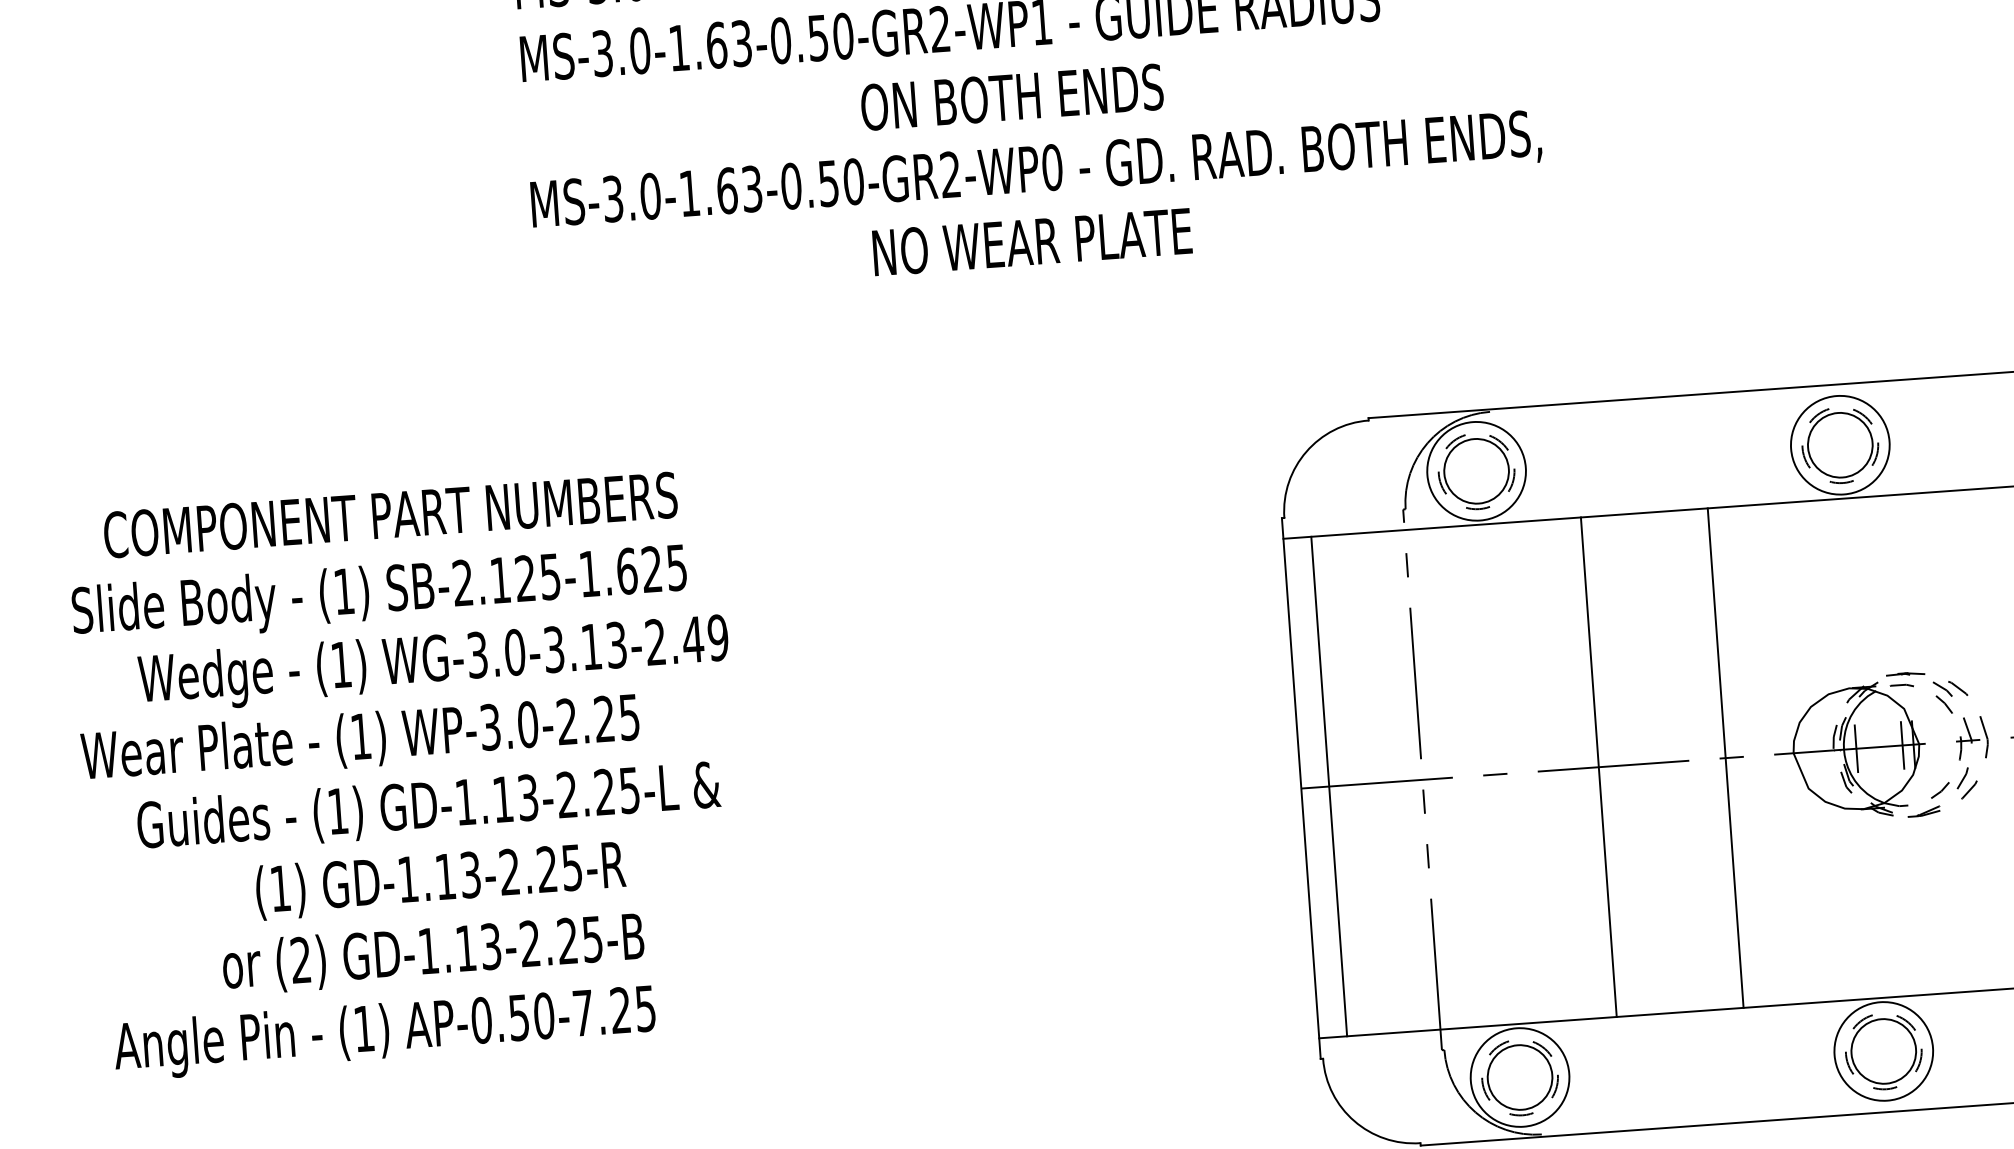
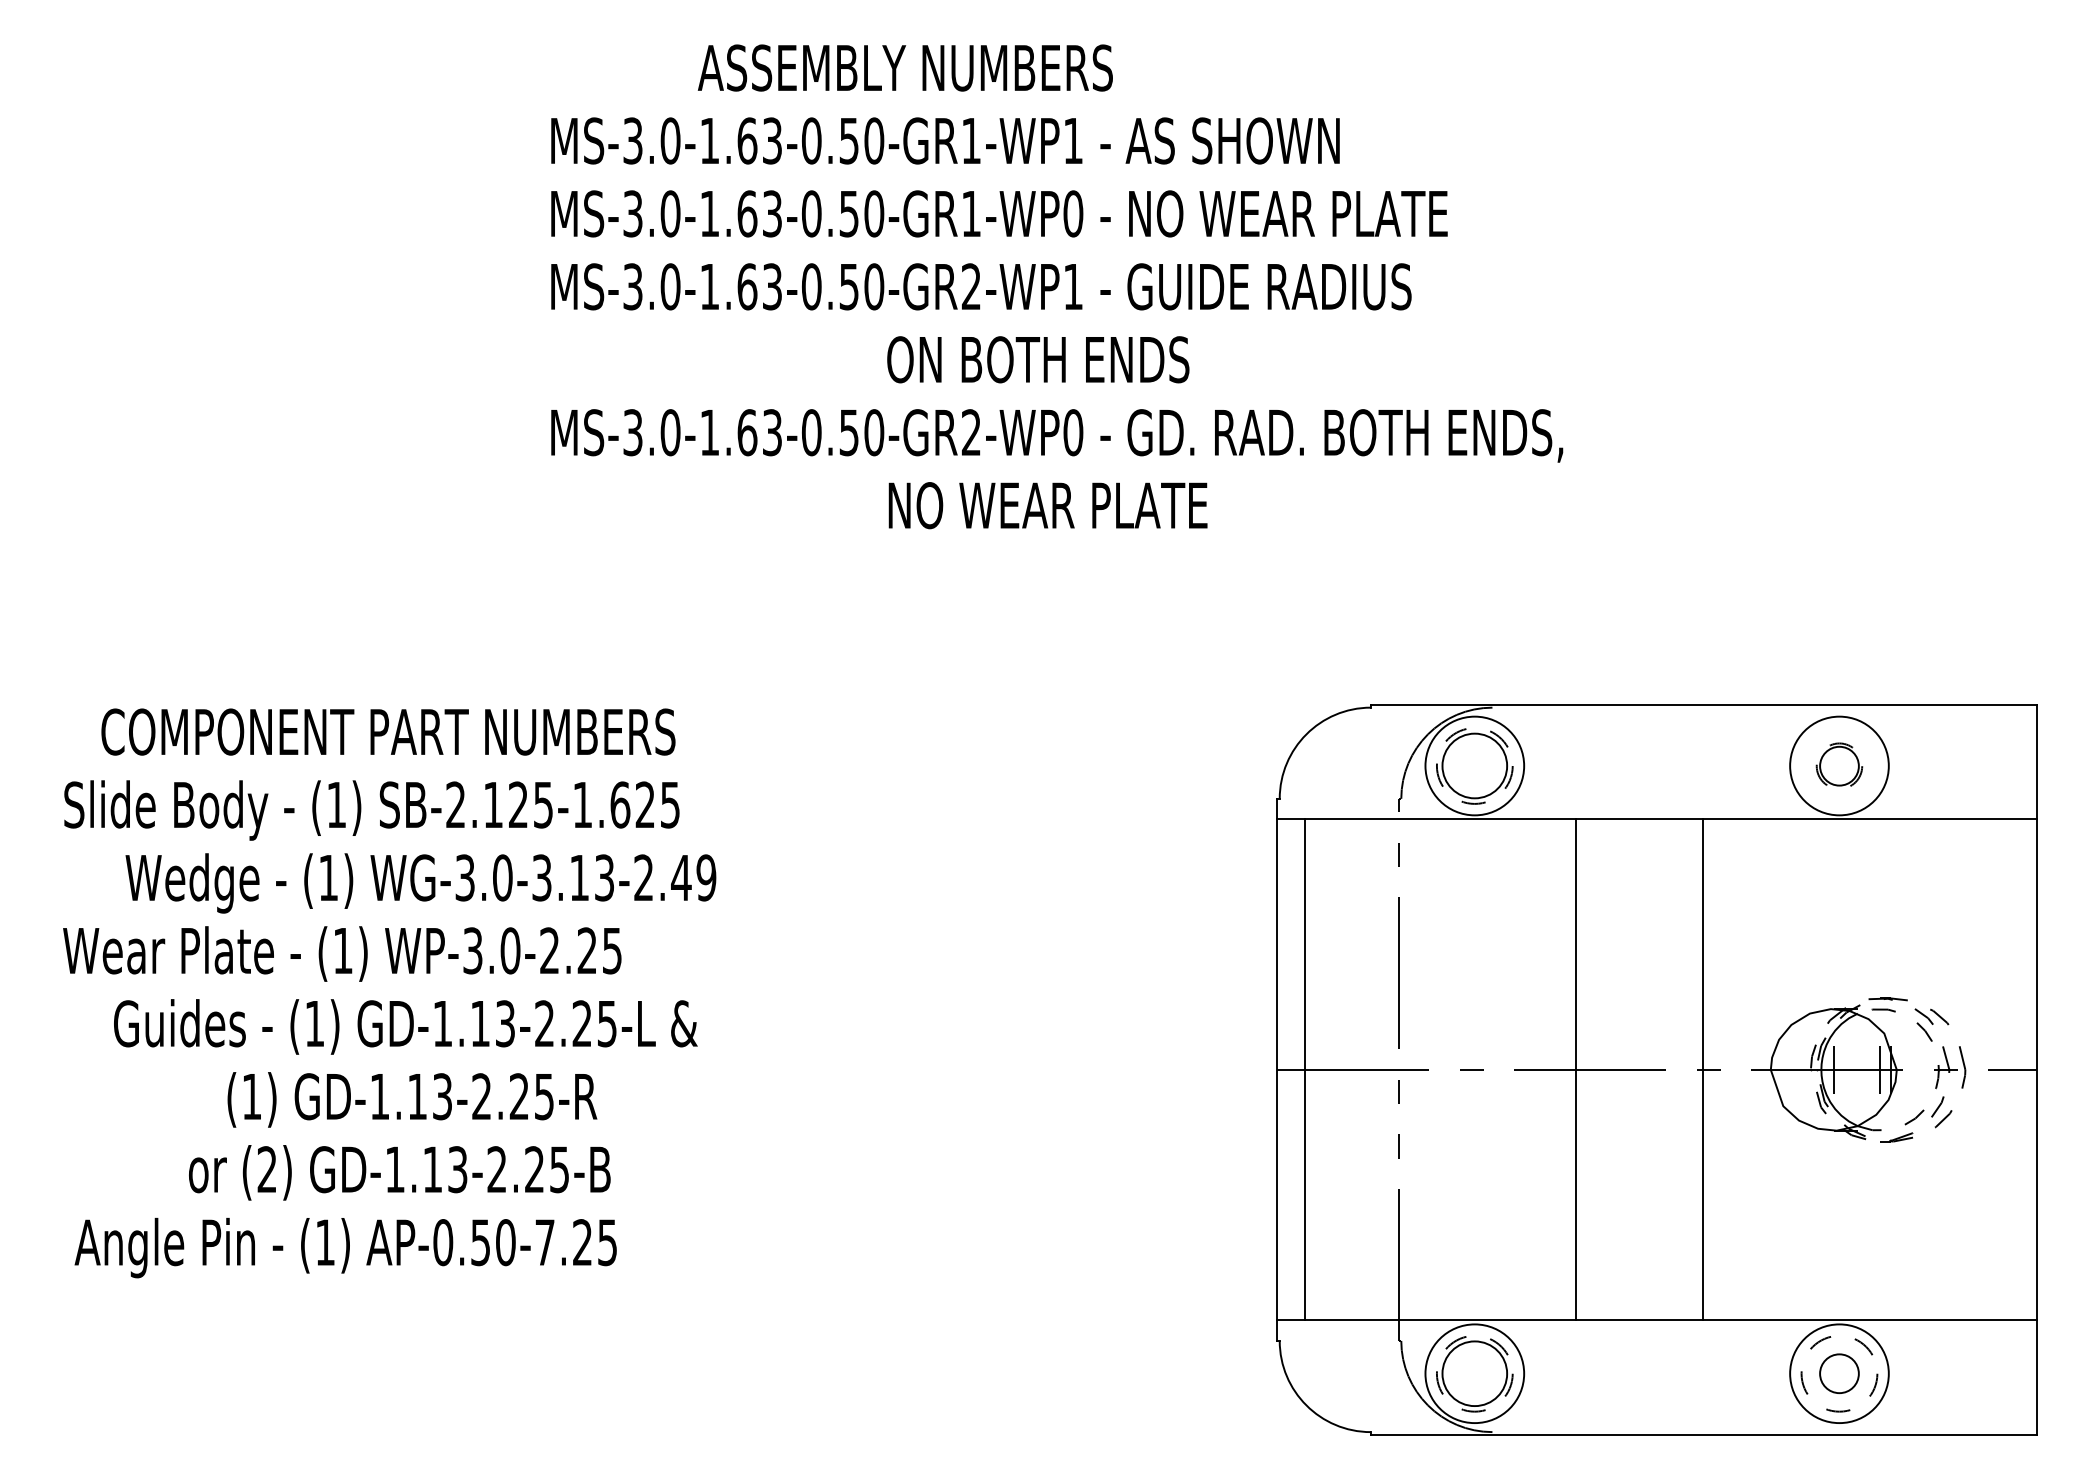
part: (1840, 445) -> (1839, 766), size x0.6
circle: (1883, 1051) -> (1839, 1373), size x0.6

